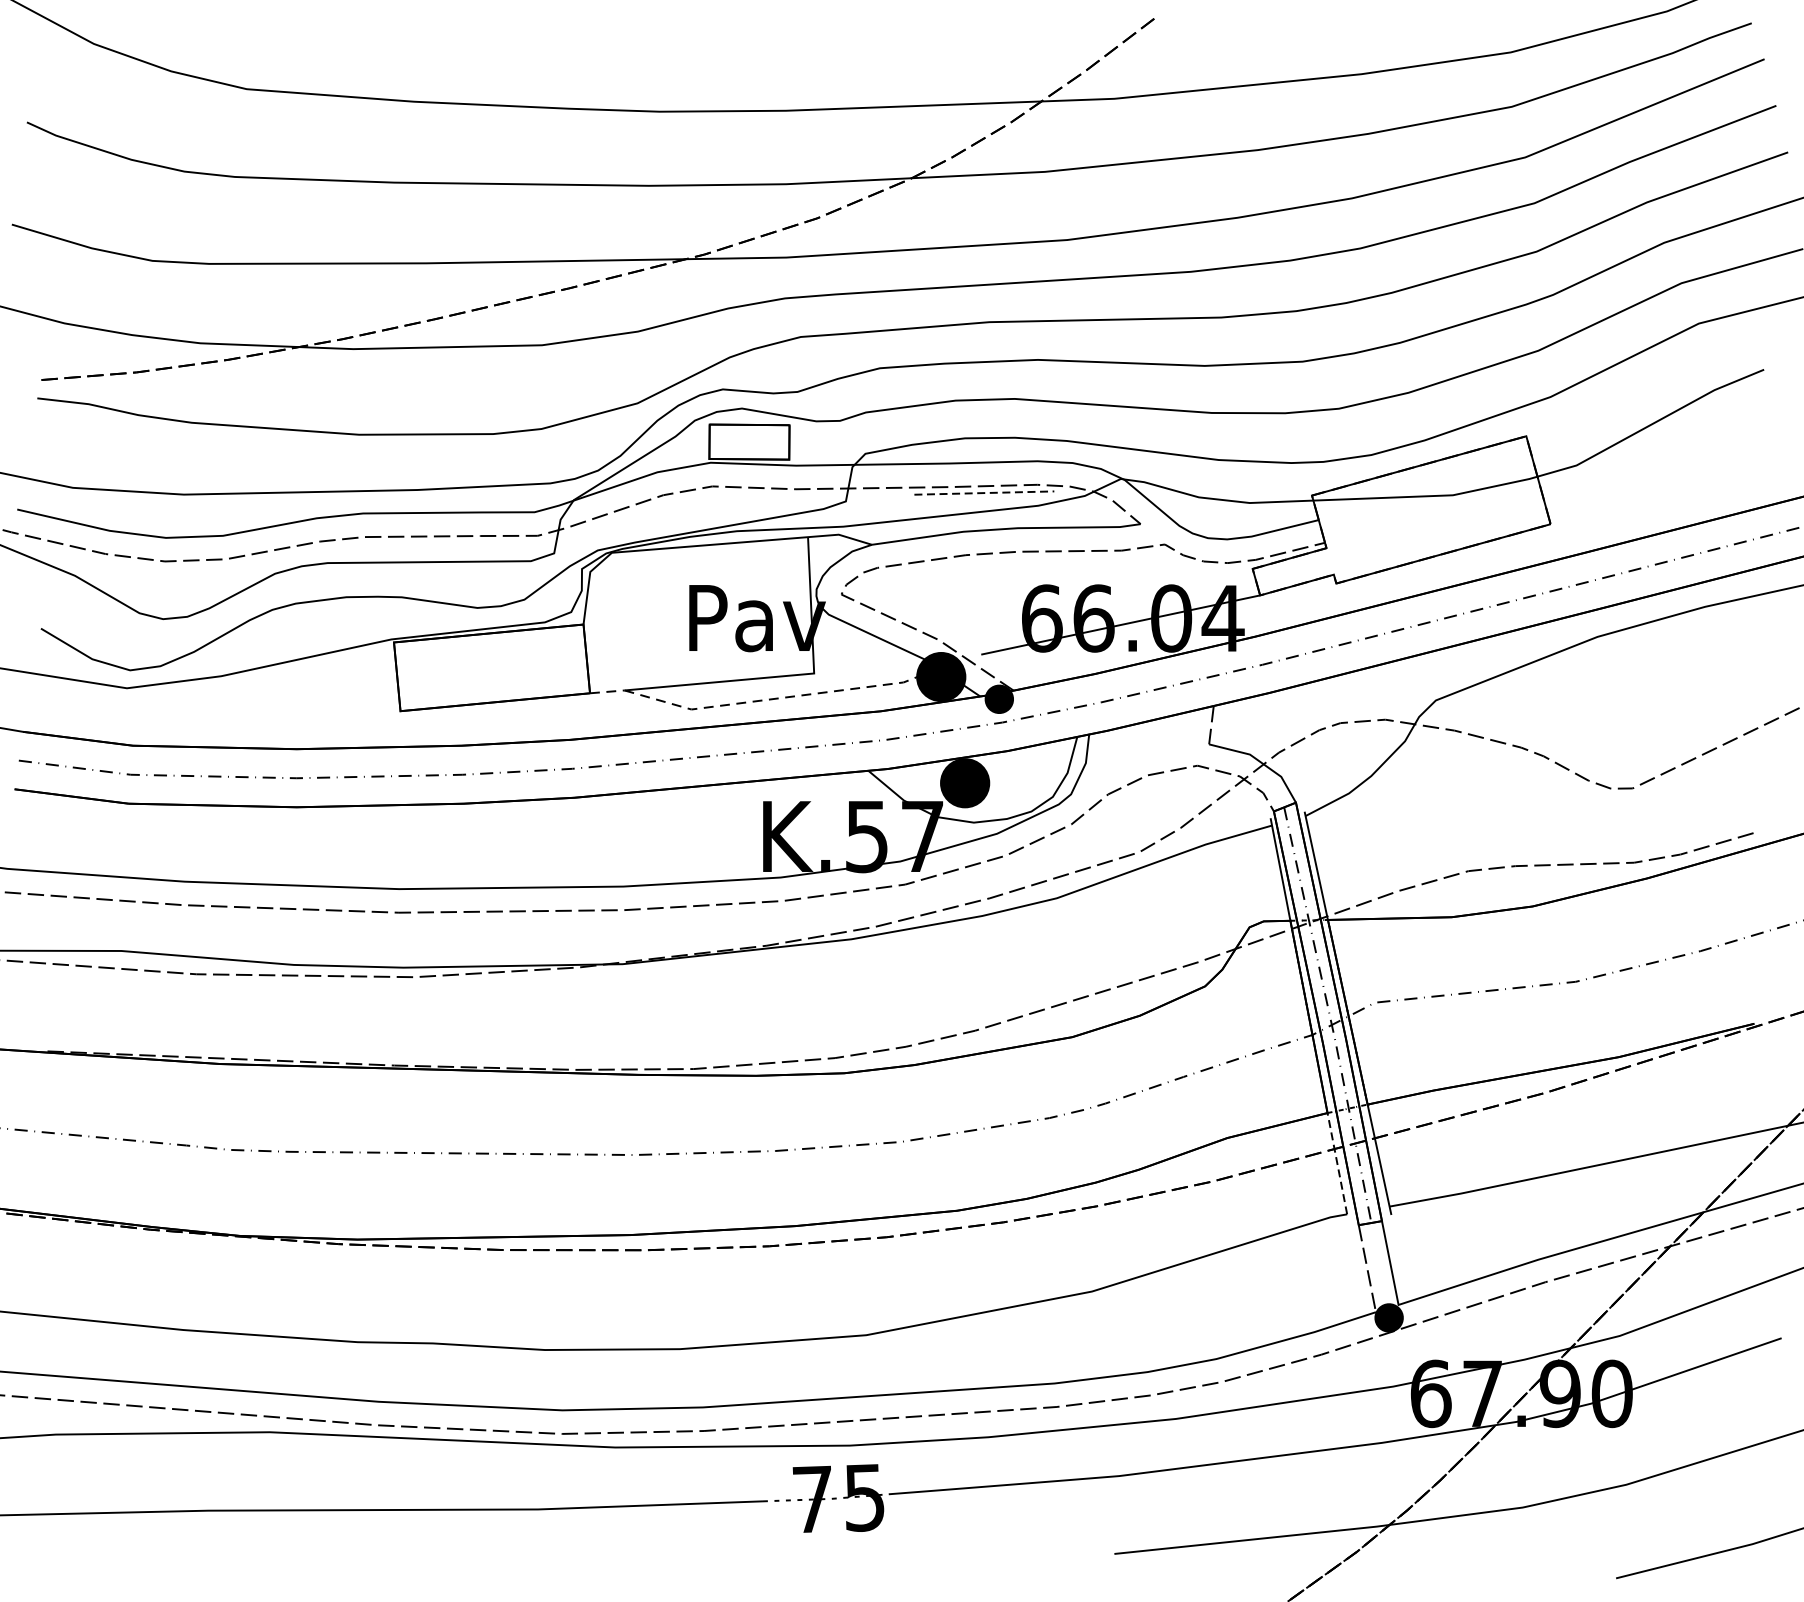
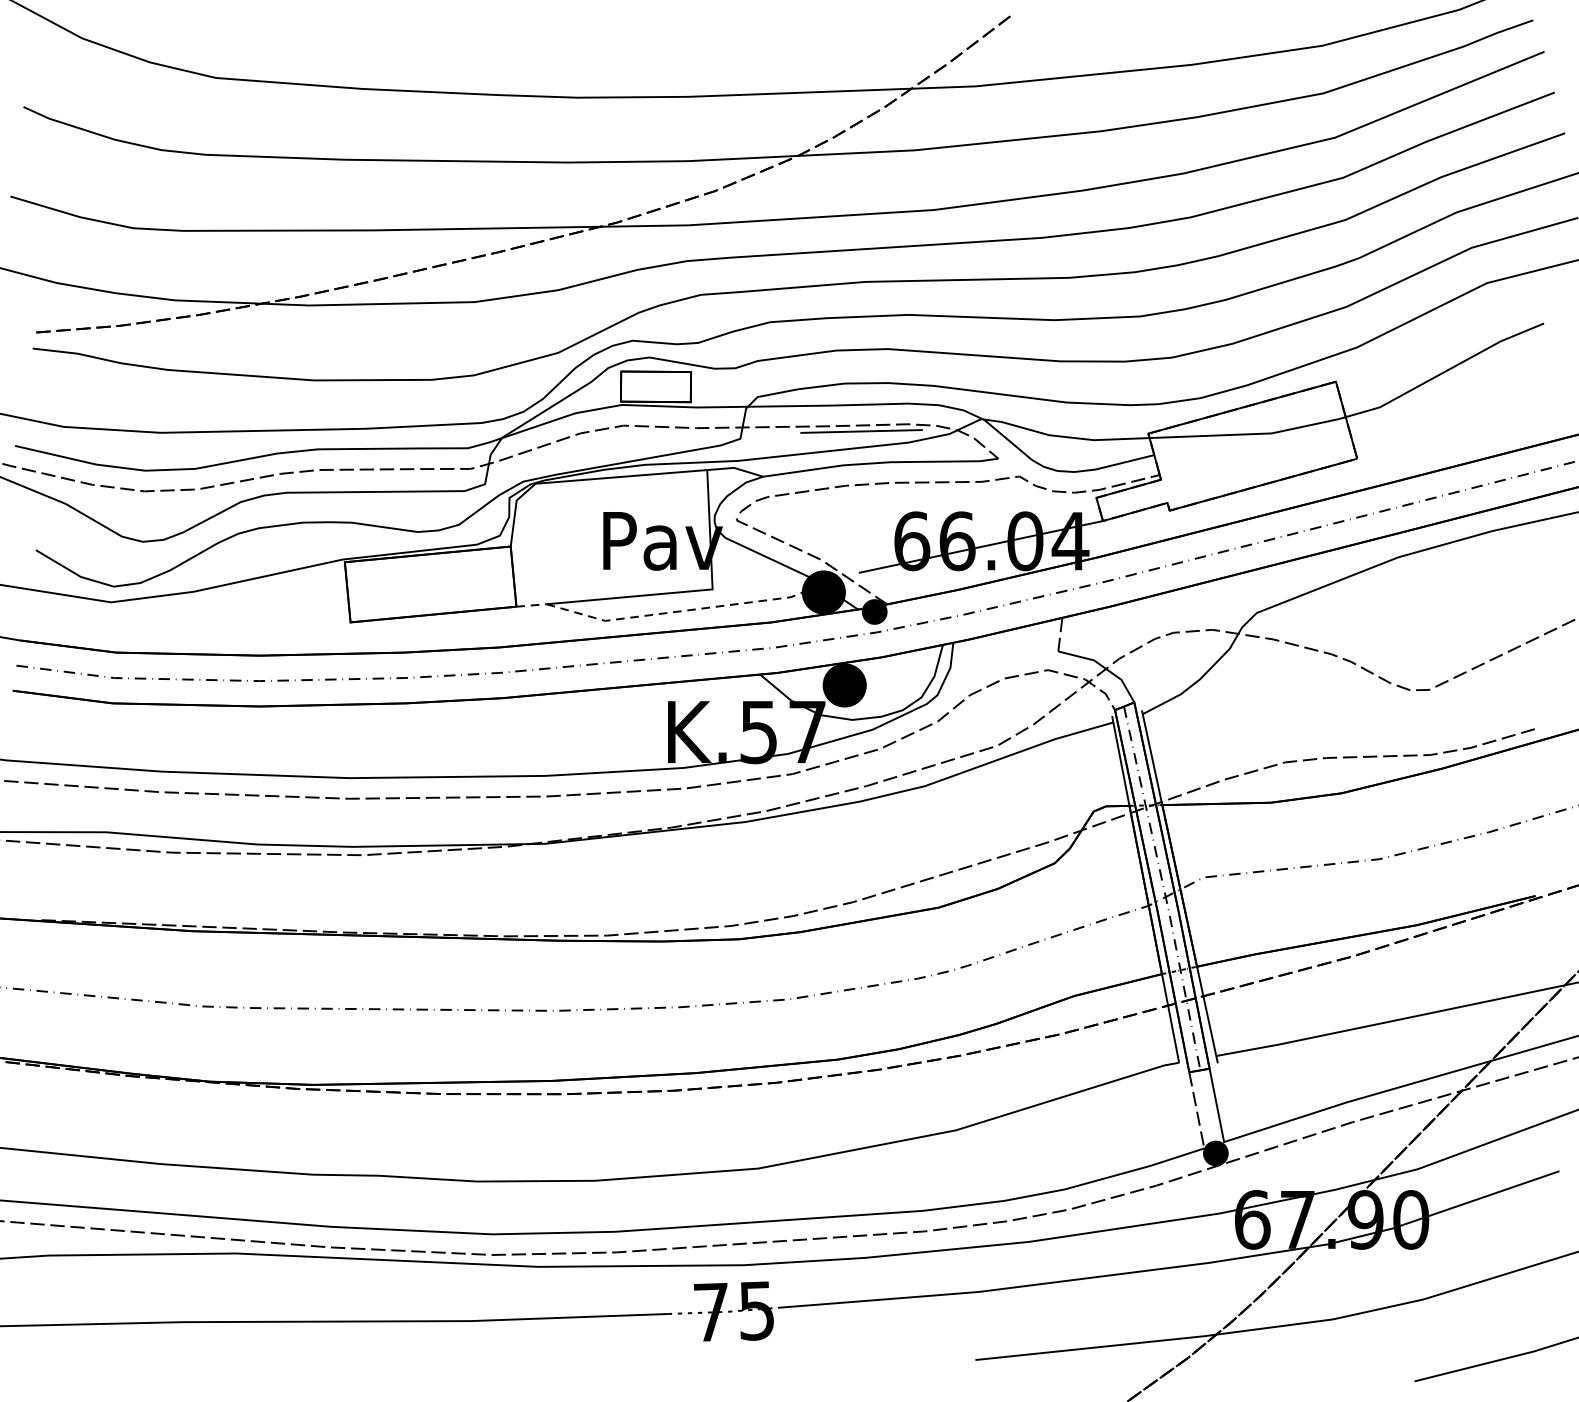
line: (985, 493) -> (862, 431), dashed -> solid
line: (1337, 1162) -> (1170, 1017), dashed -> solid

